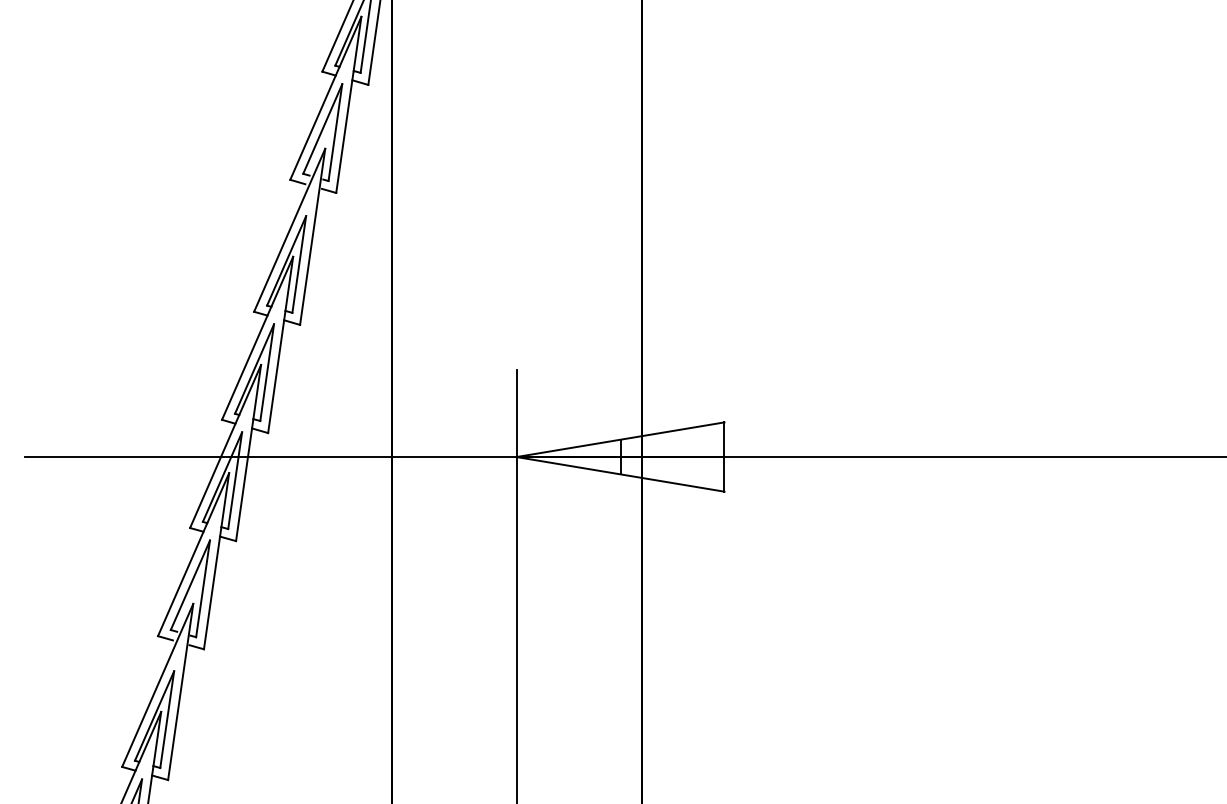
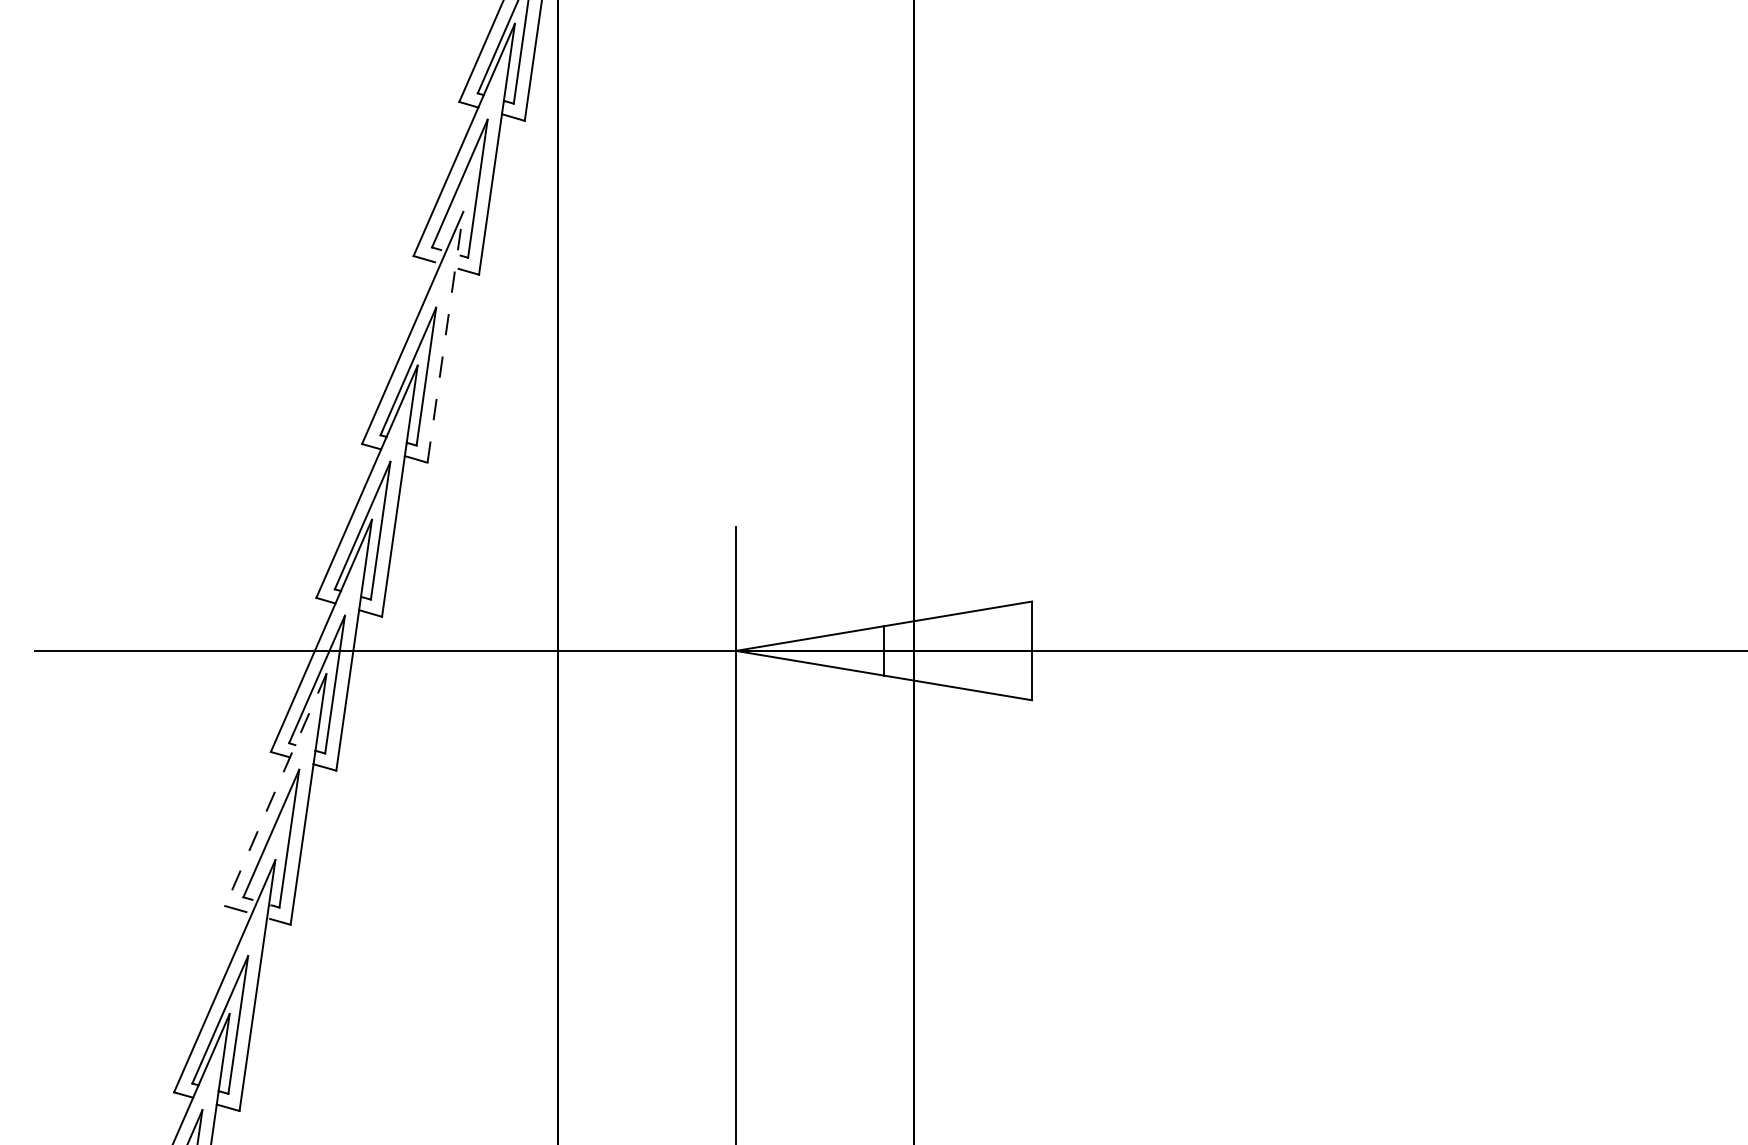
line: (312, 237) -> (445, 337), solid -> dashed
line: (193, 554) -> (275, 789), solid -> dashed

